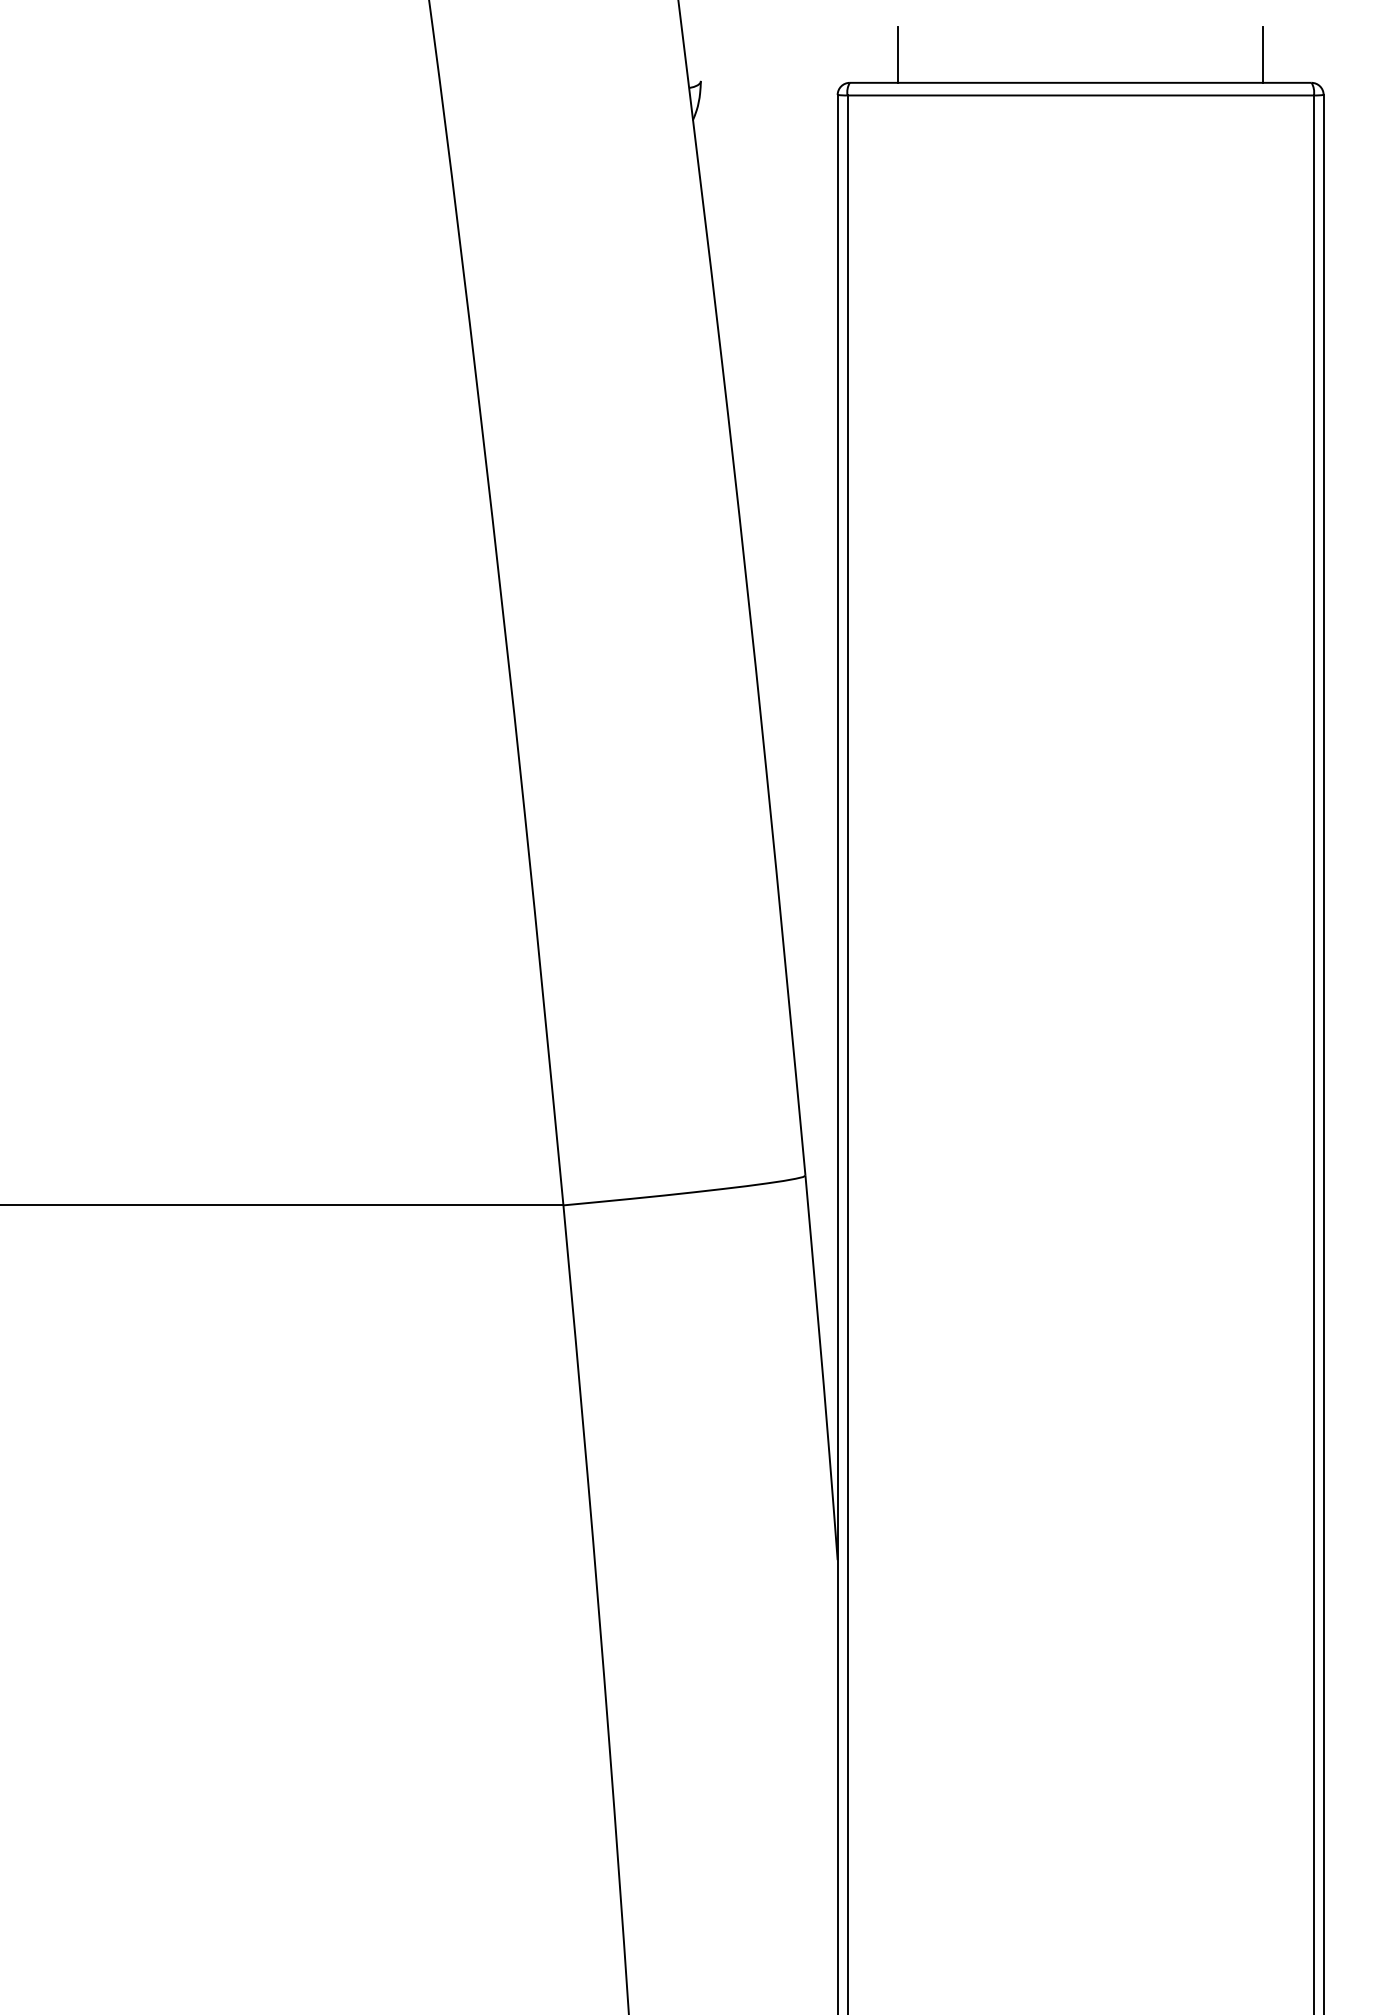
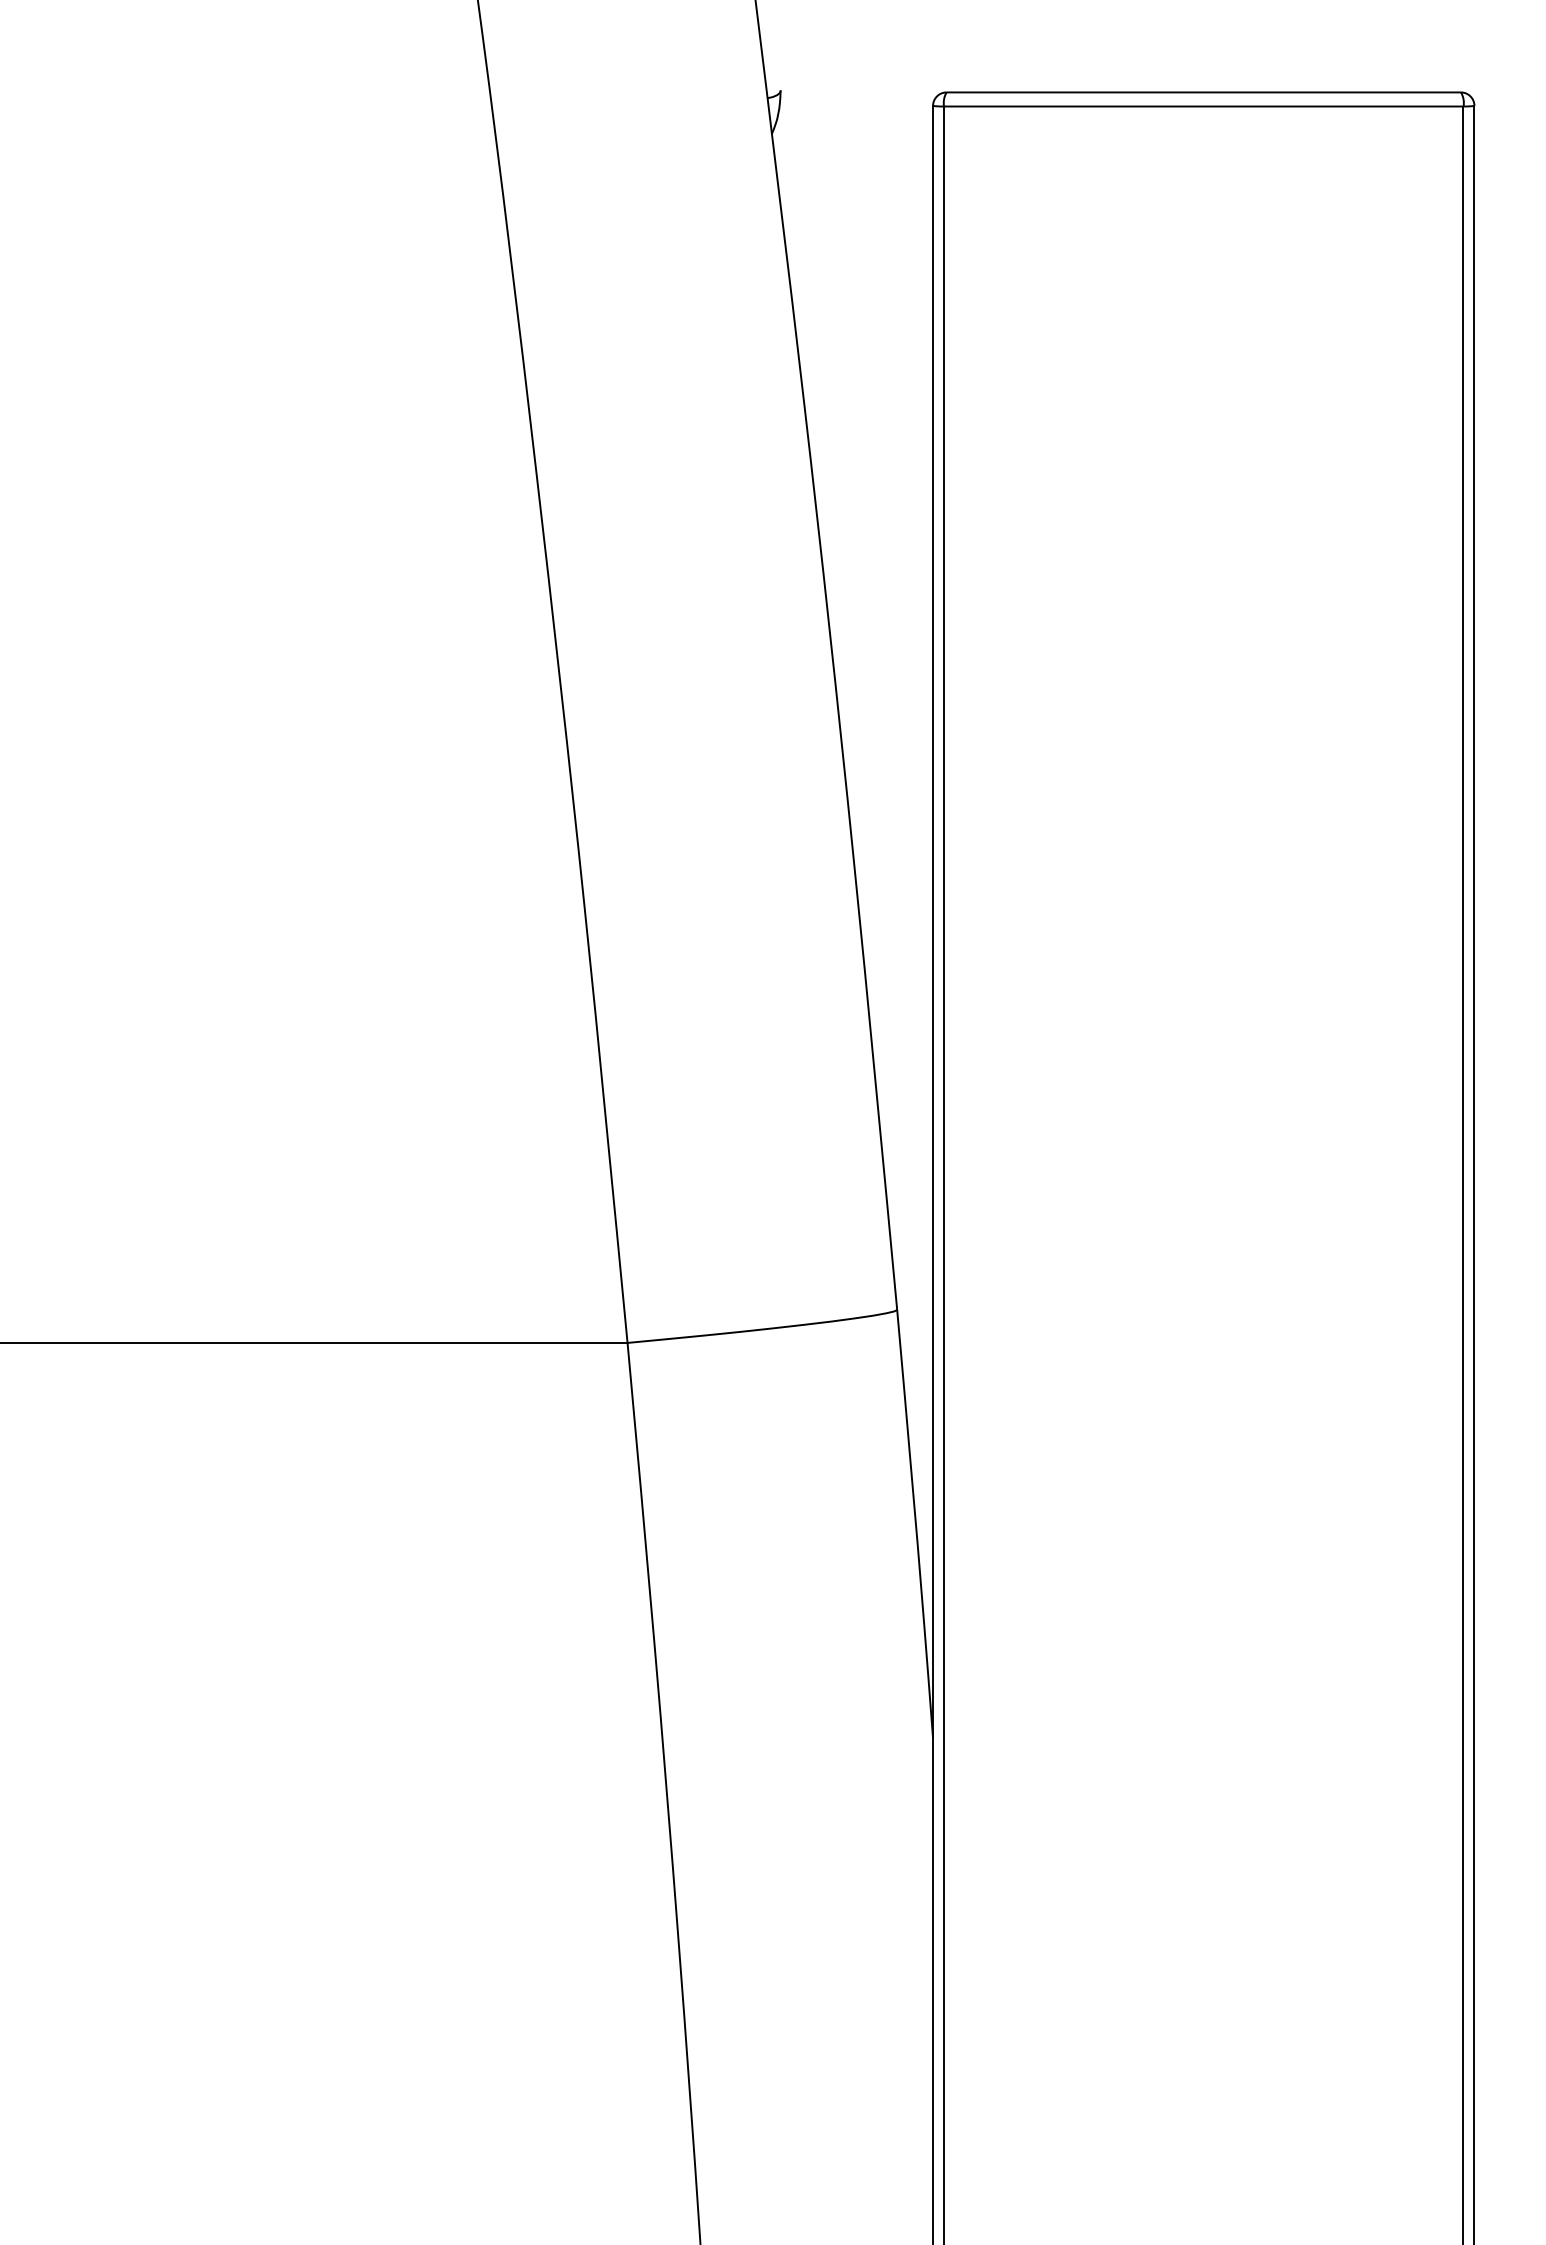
line: (898, 54) -> (1000, 60), removed
line: (1262, 54) -> (1406, 60), removed

